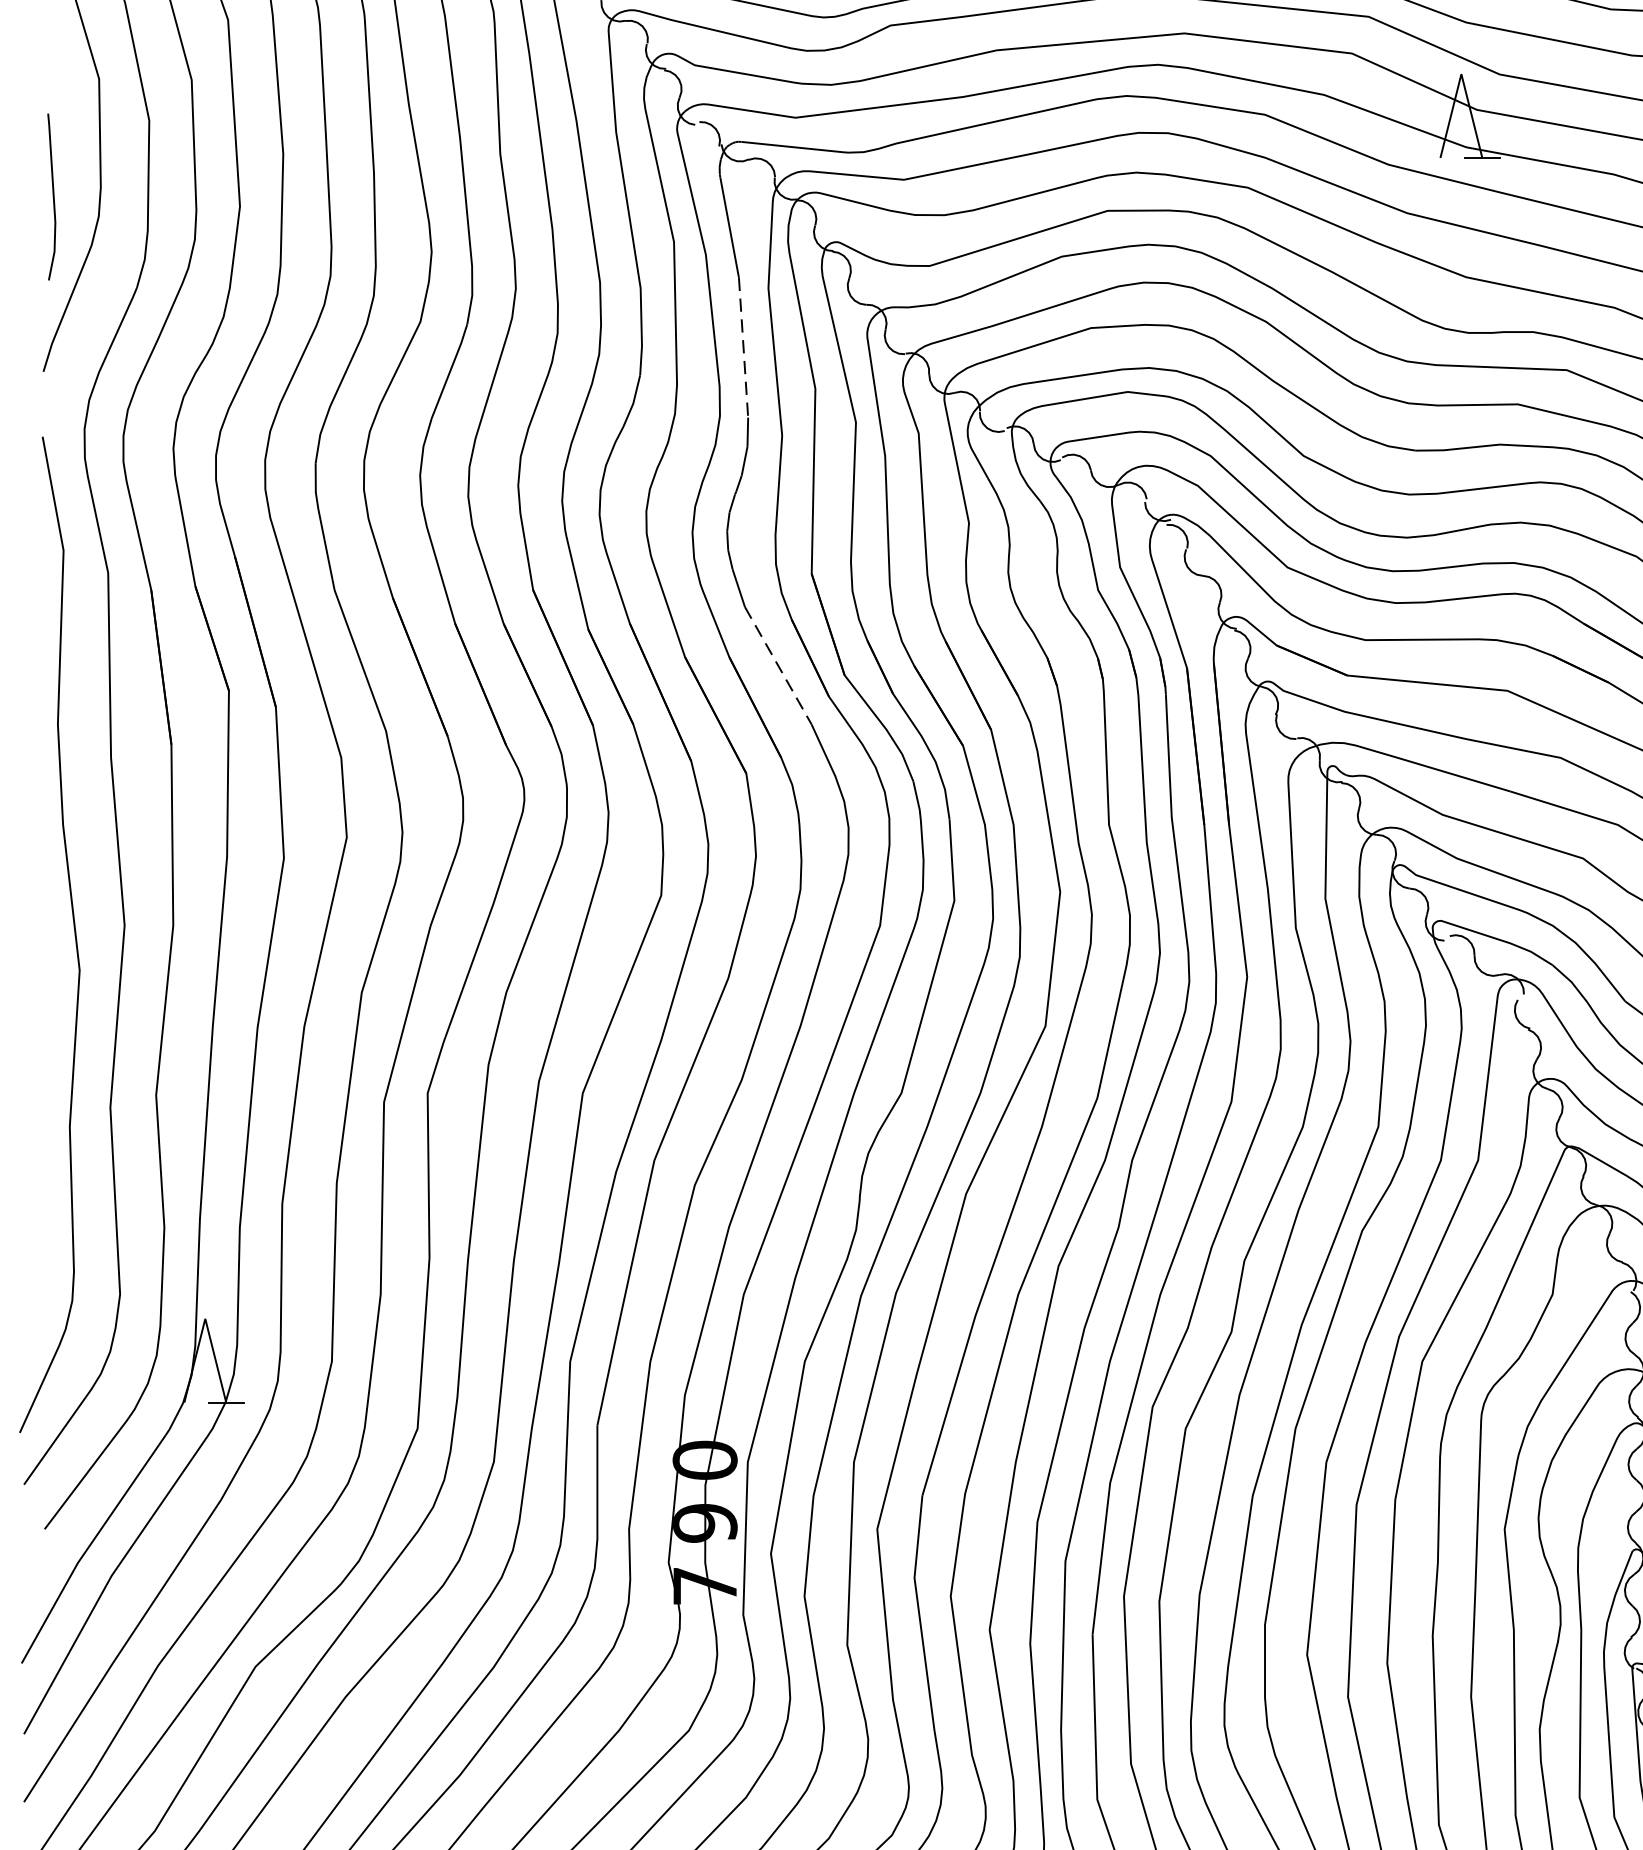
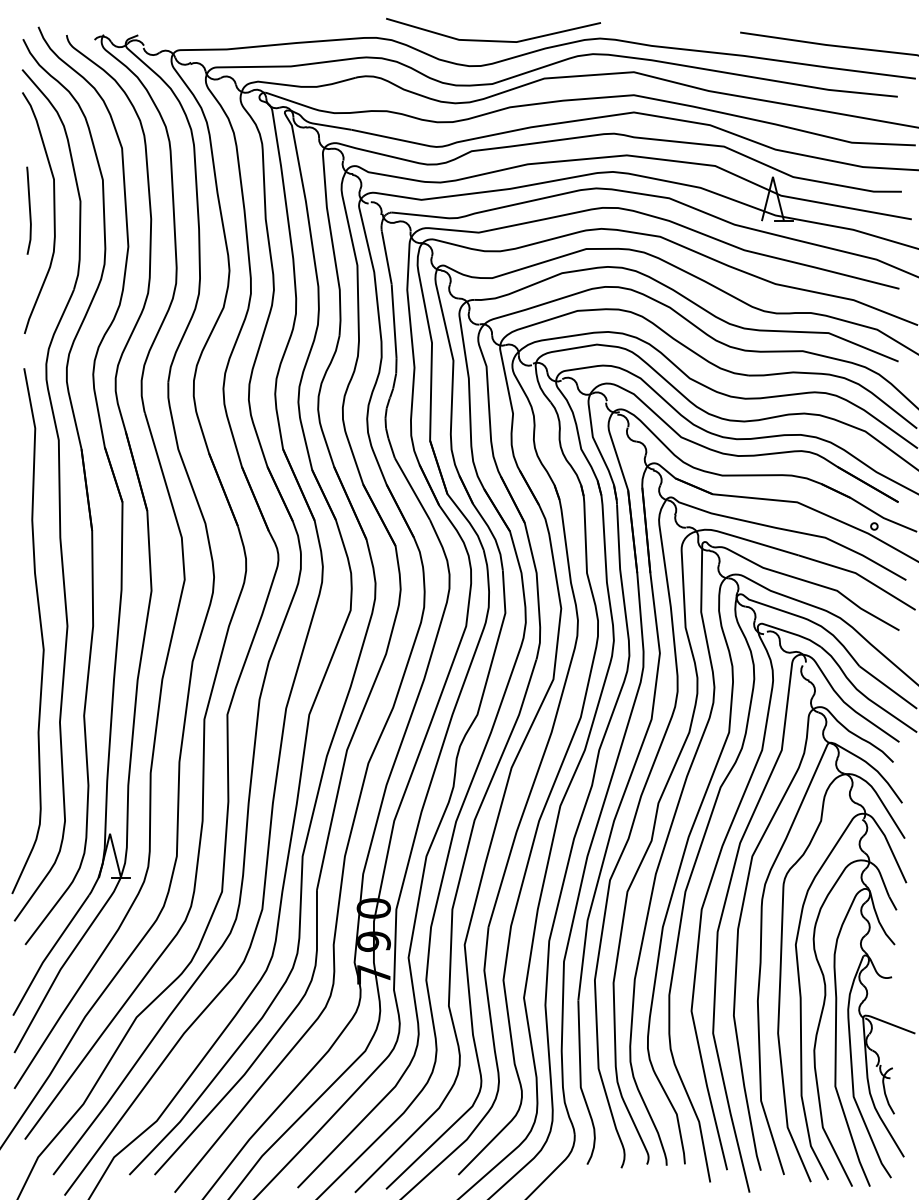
line: (52, 196) -> (29, 210), moved
line: (744, 348) -> (394, 321), dashed -> solid
line: (778, 666) -> (412, 489), dashed -> solid

